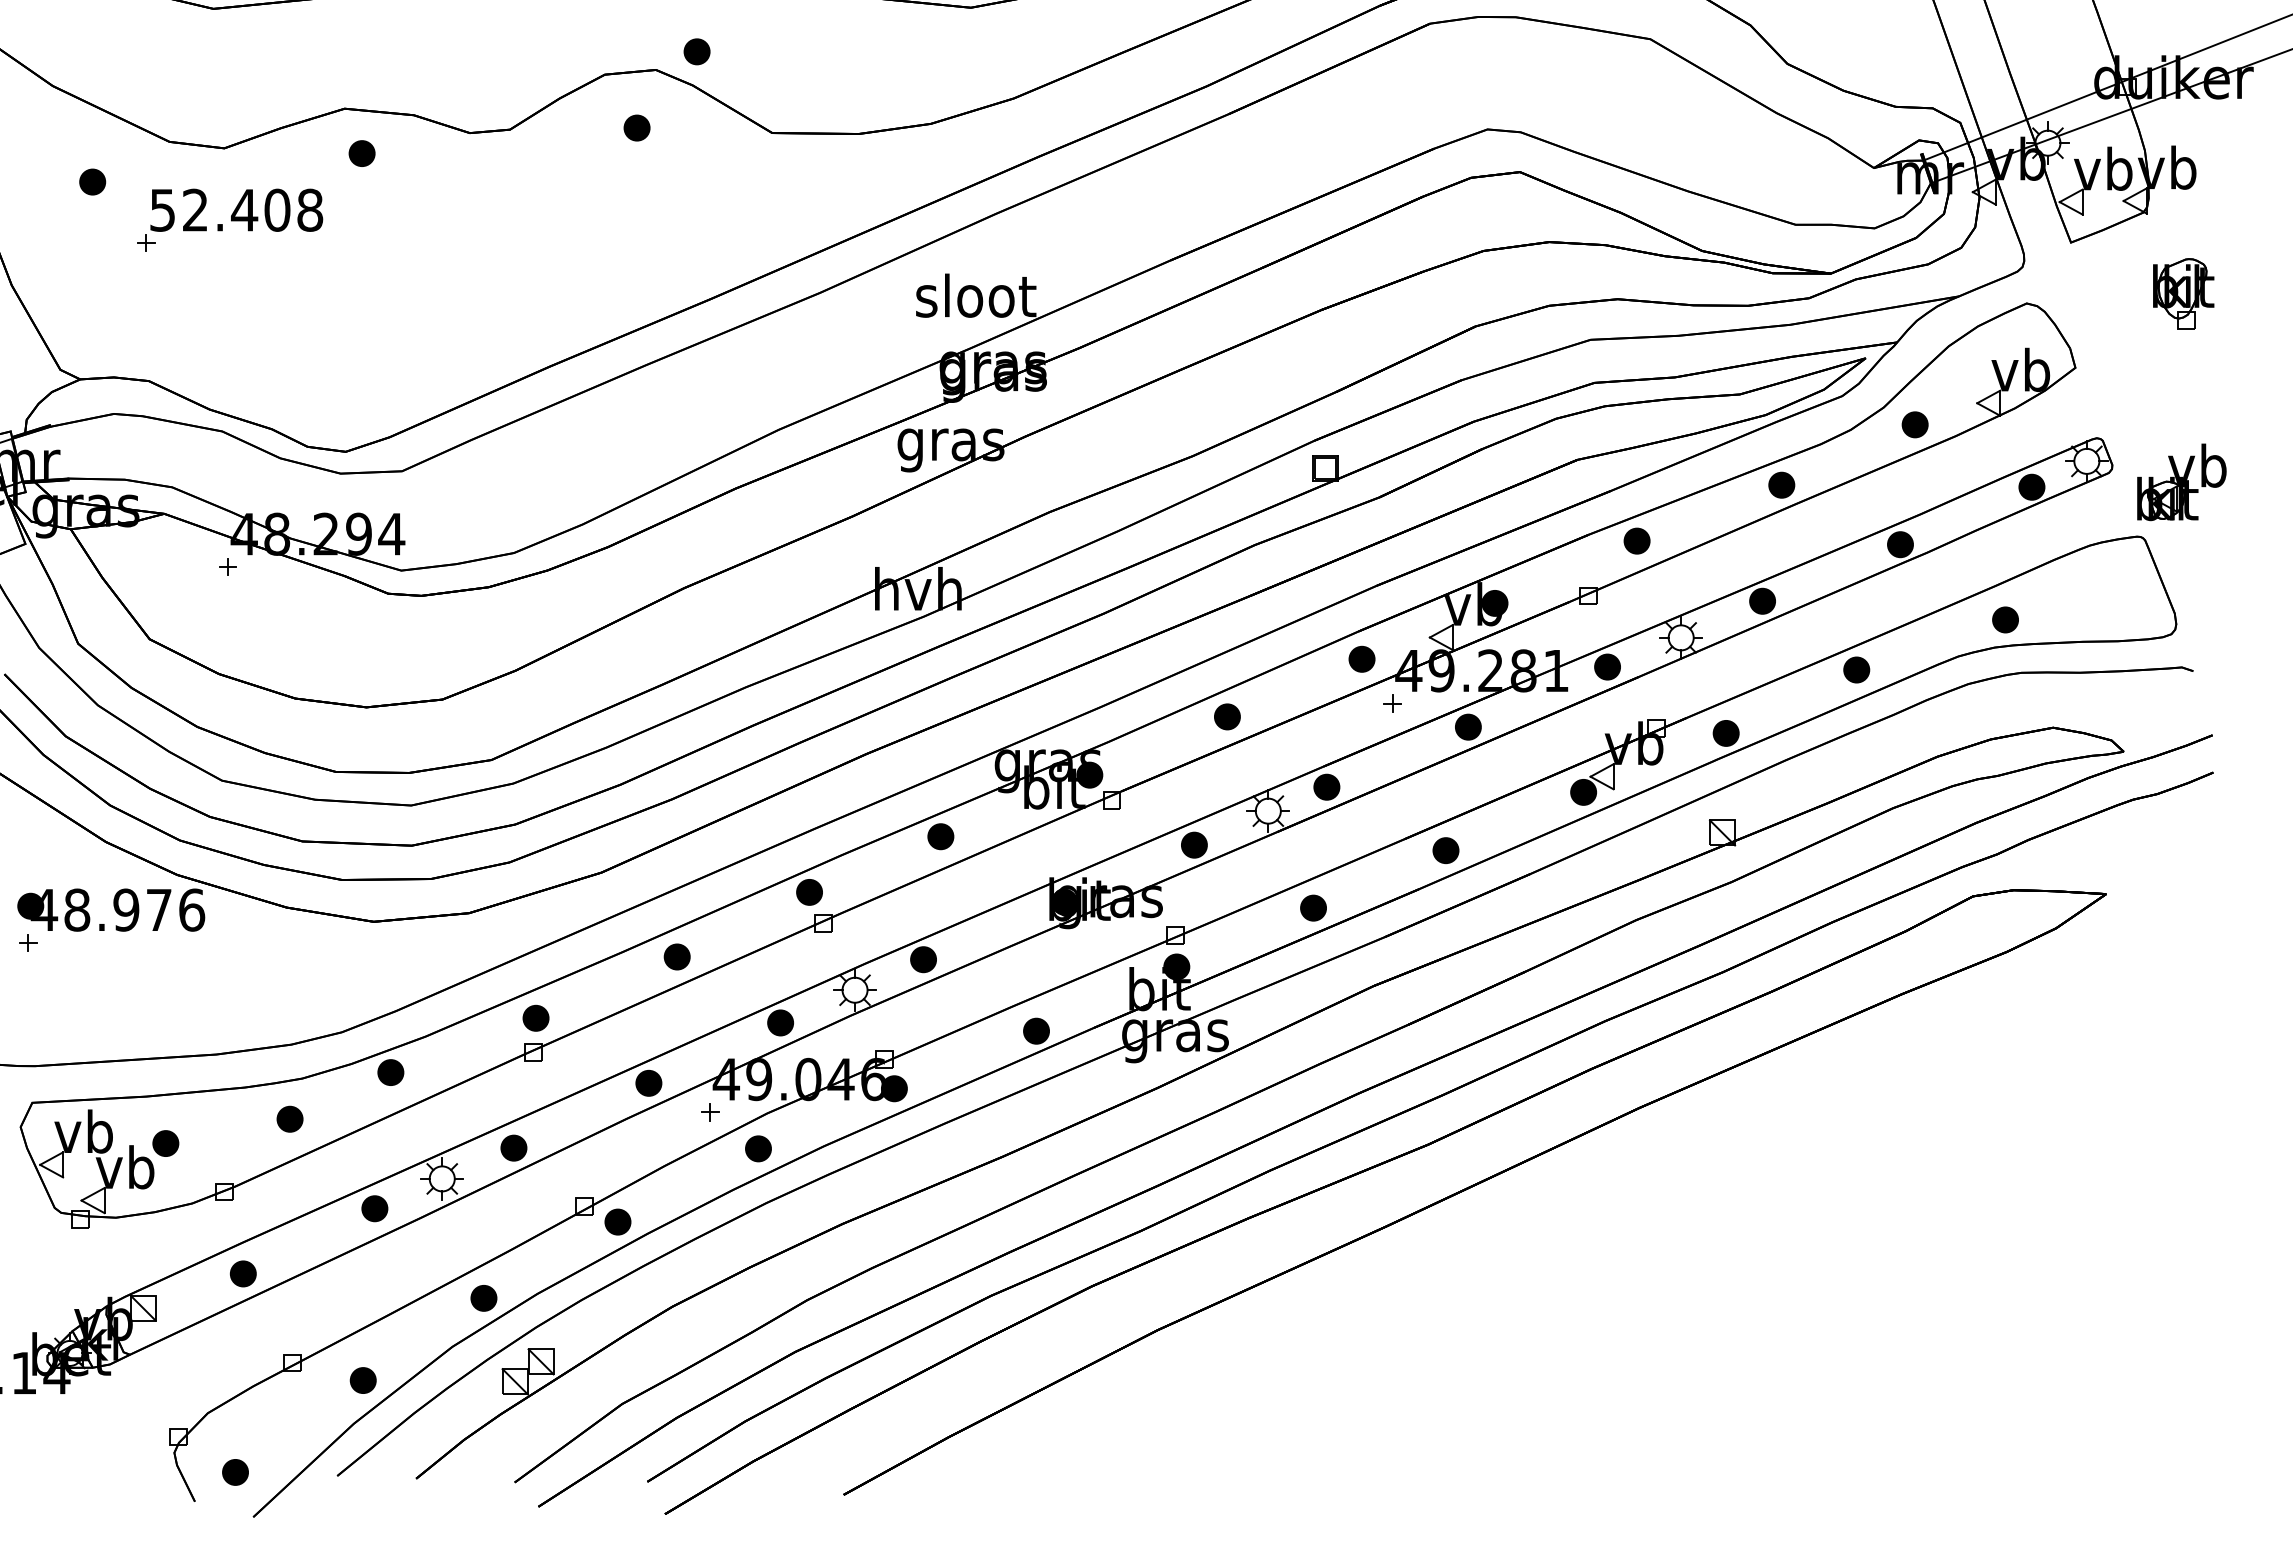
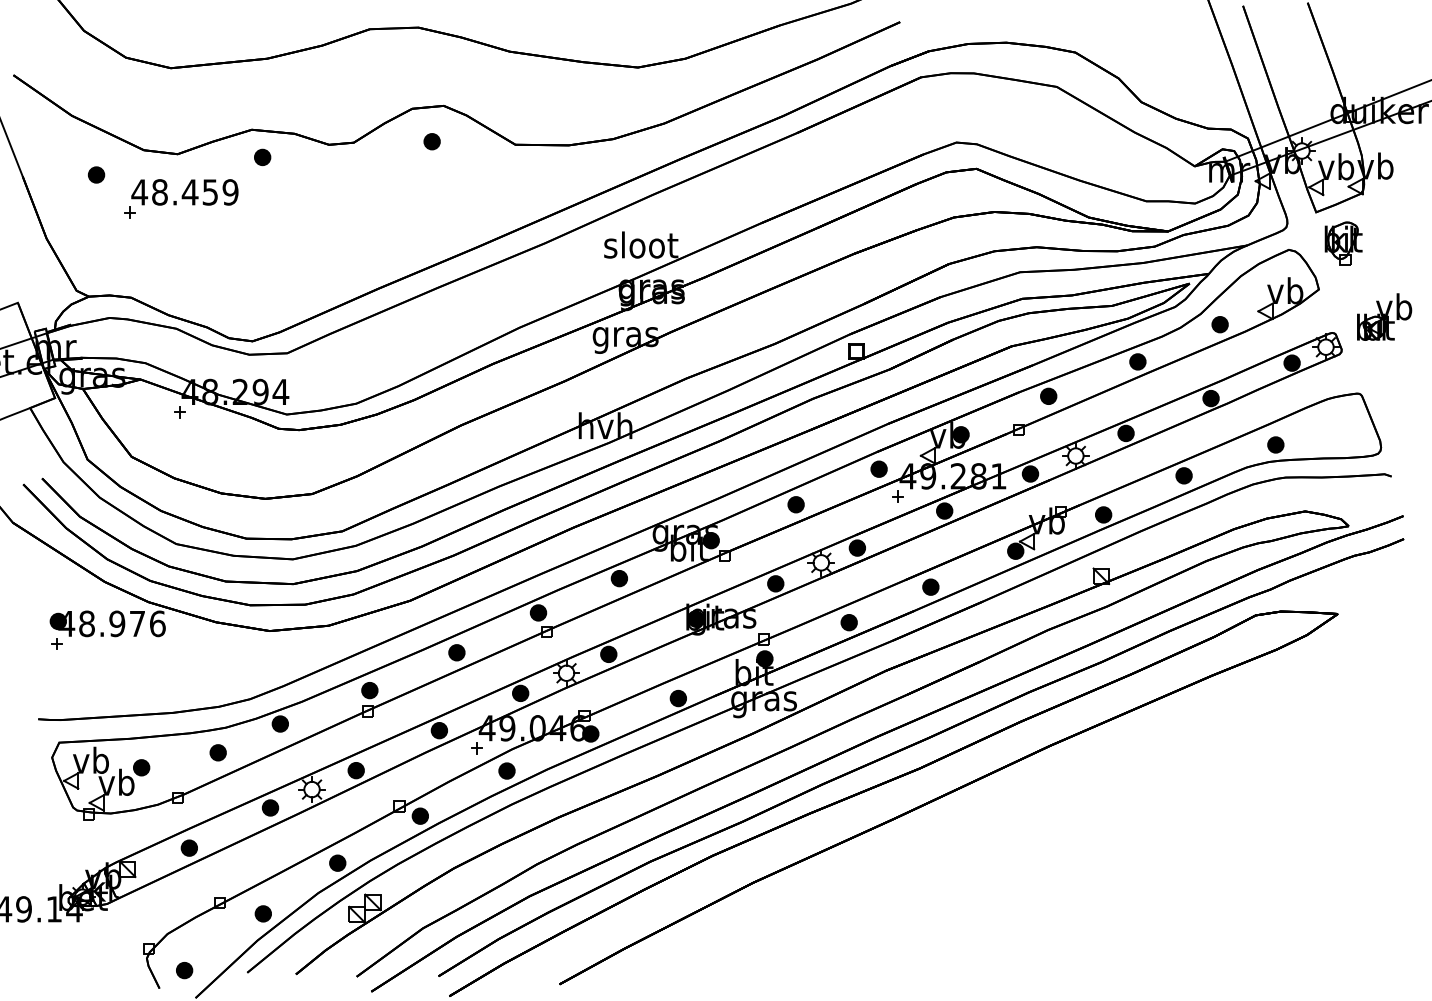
part: (696, 51) -> (468, 94), removed
text: (235, 210) -> (184, 192), 52.408 -> 48.459
part: (2183, 293) -> (1343, 243), moved
part: (2181, 481) -> (1384, 316), moved

